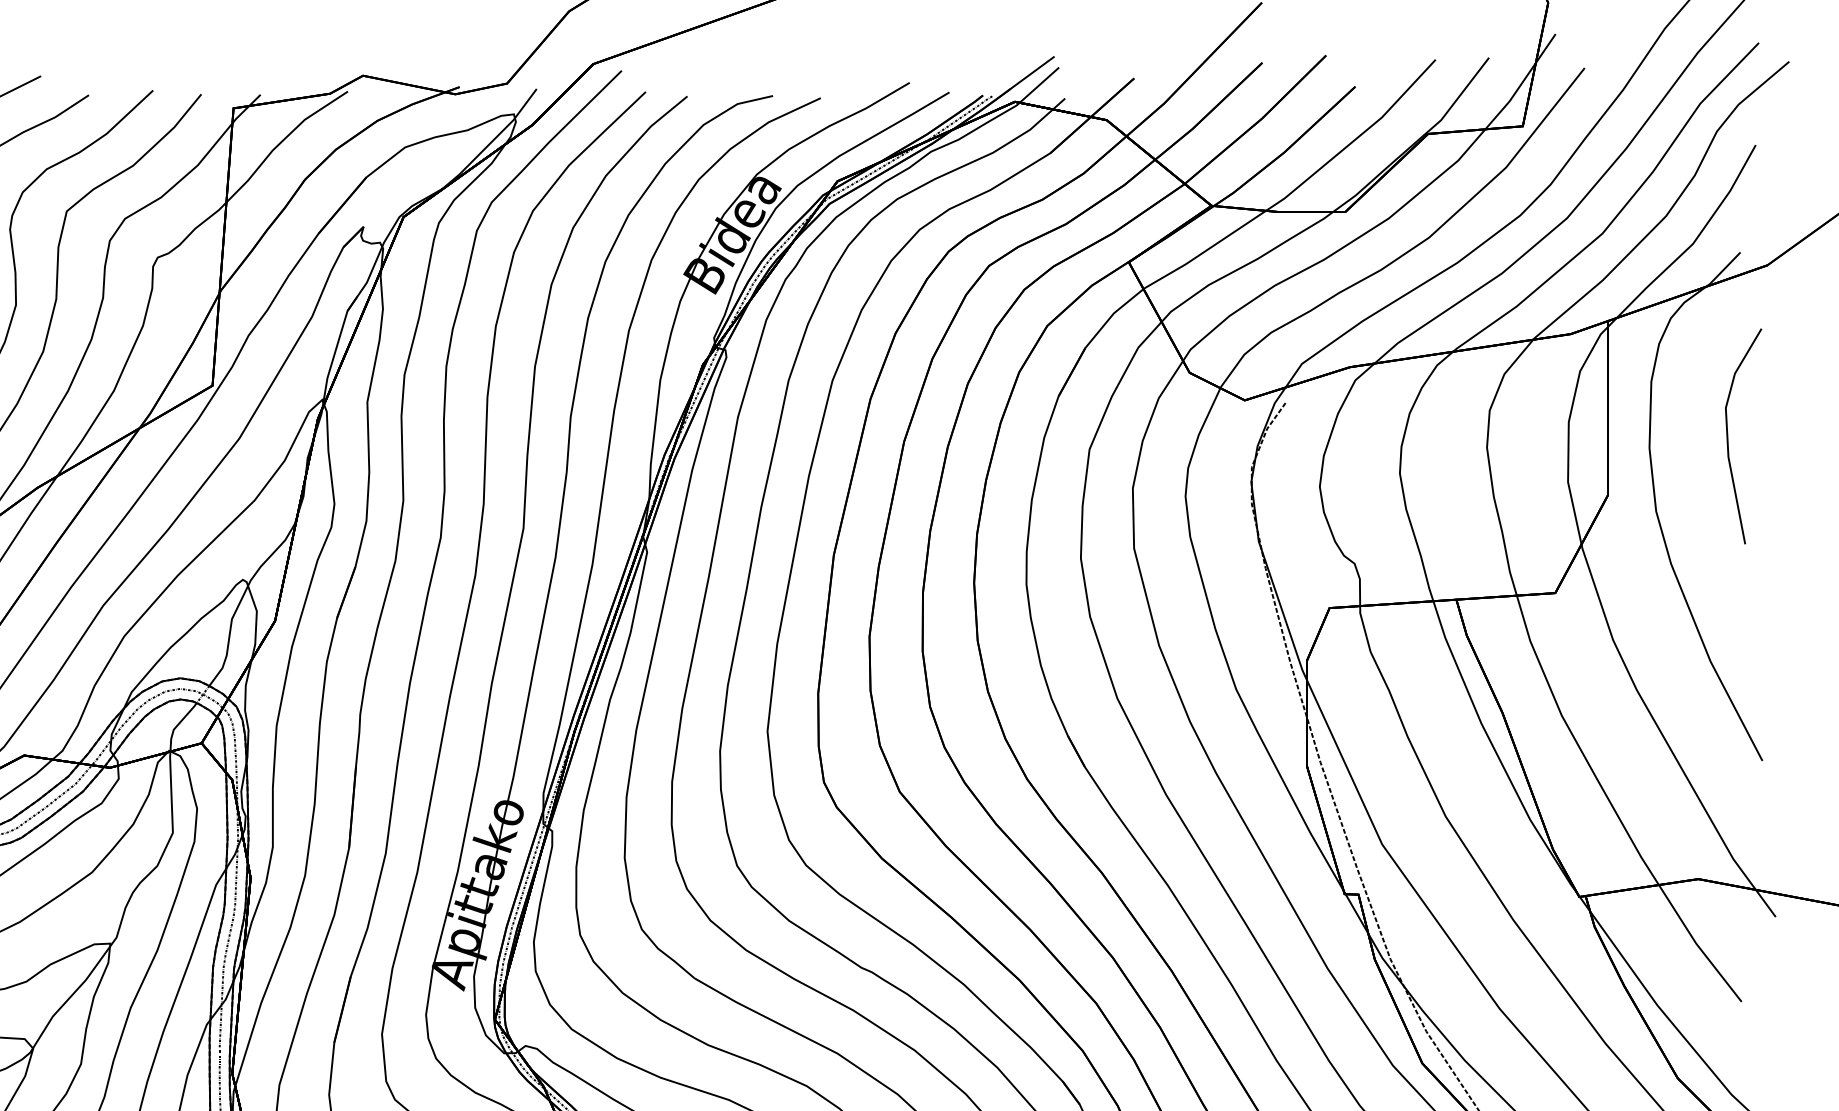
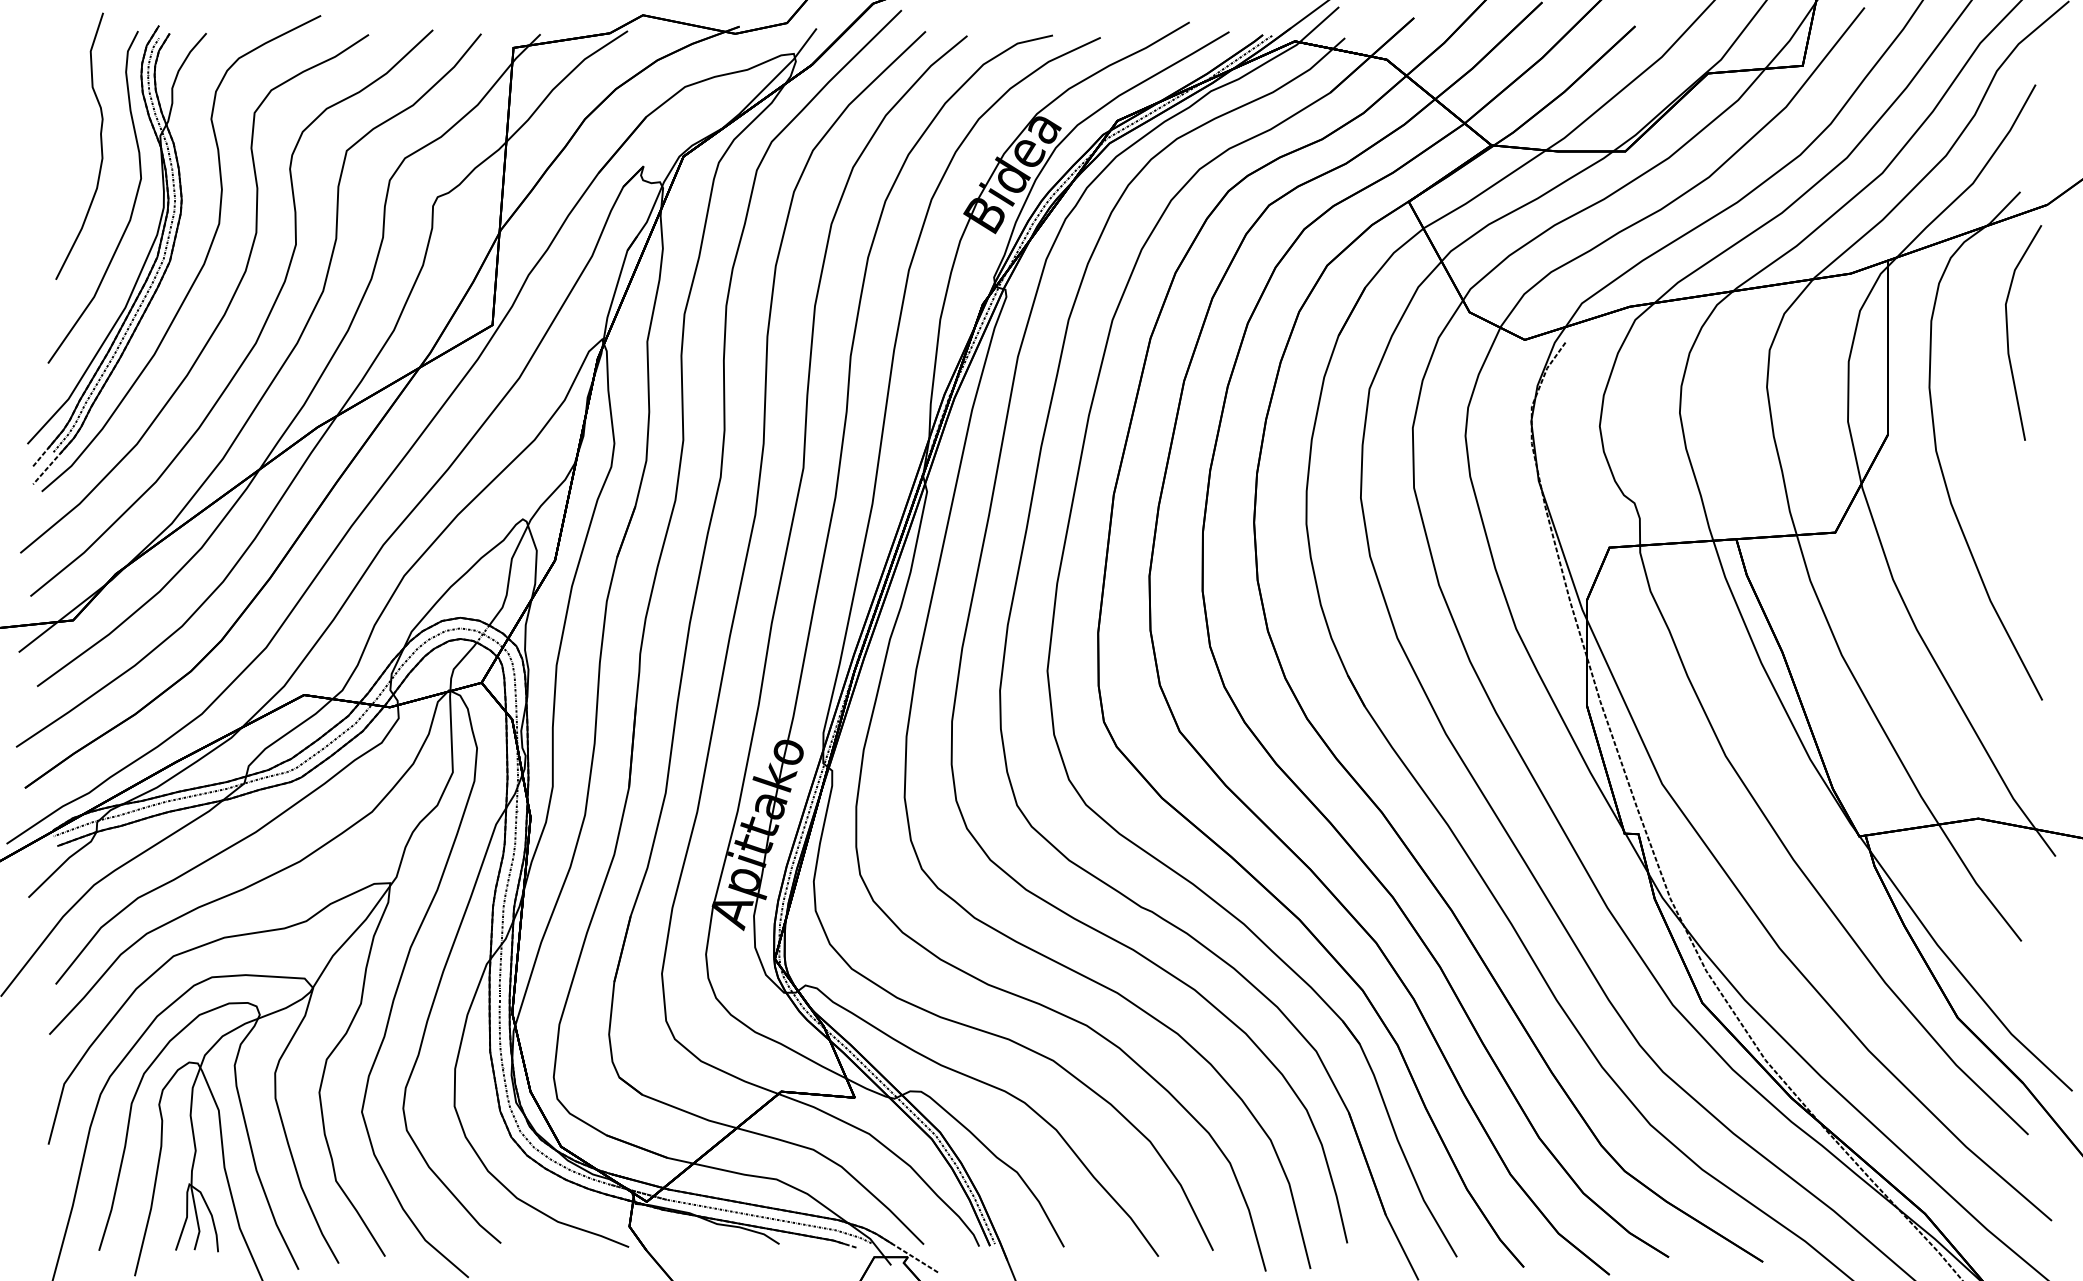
line: (1728, 435) -> (2008, 332), moved

